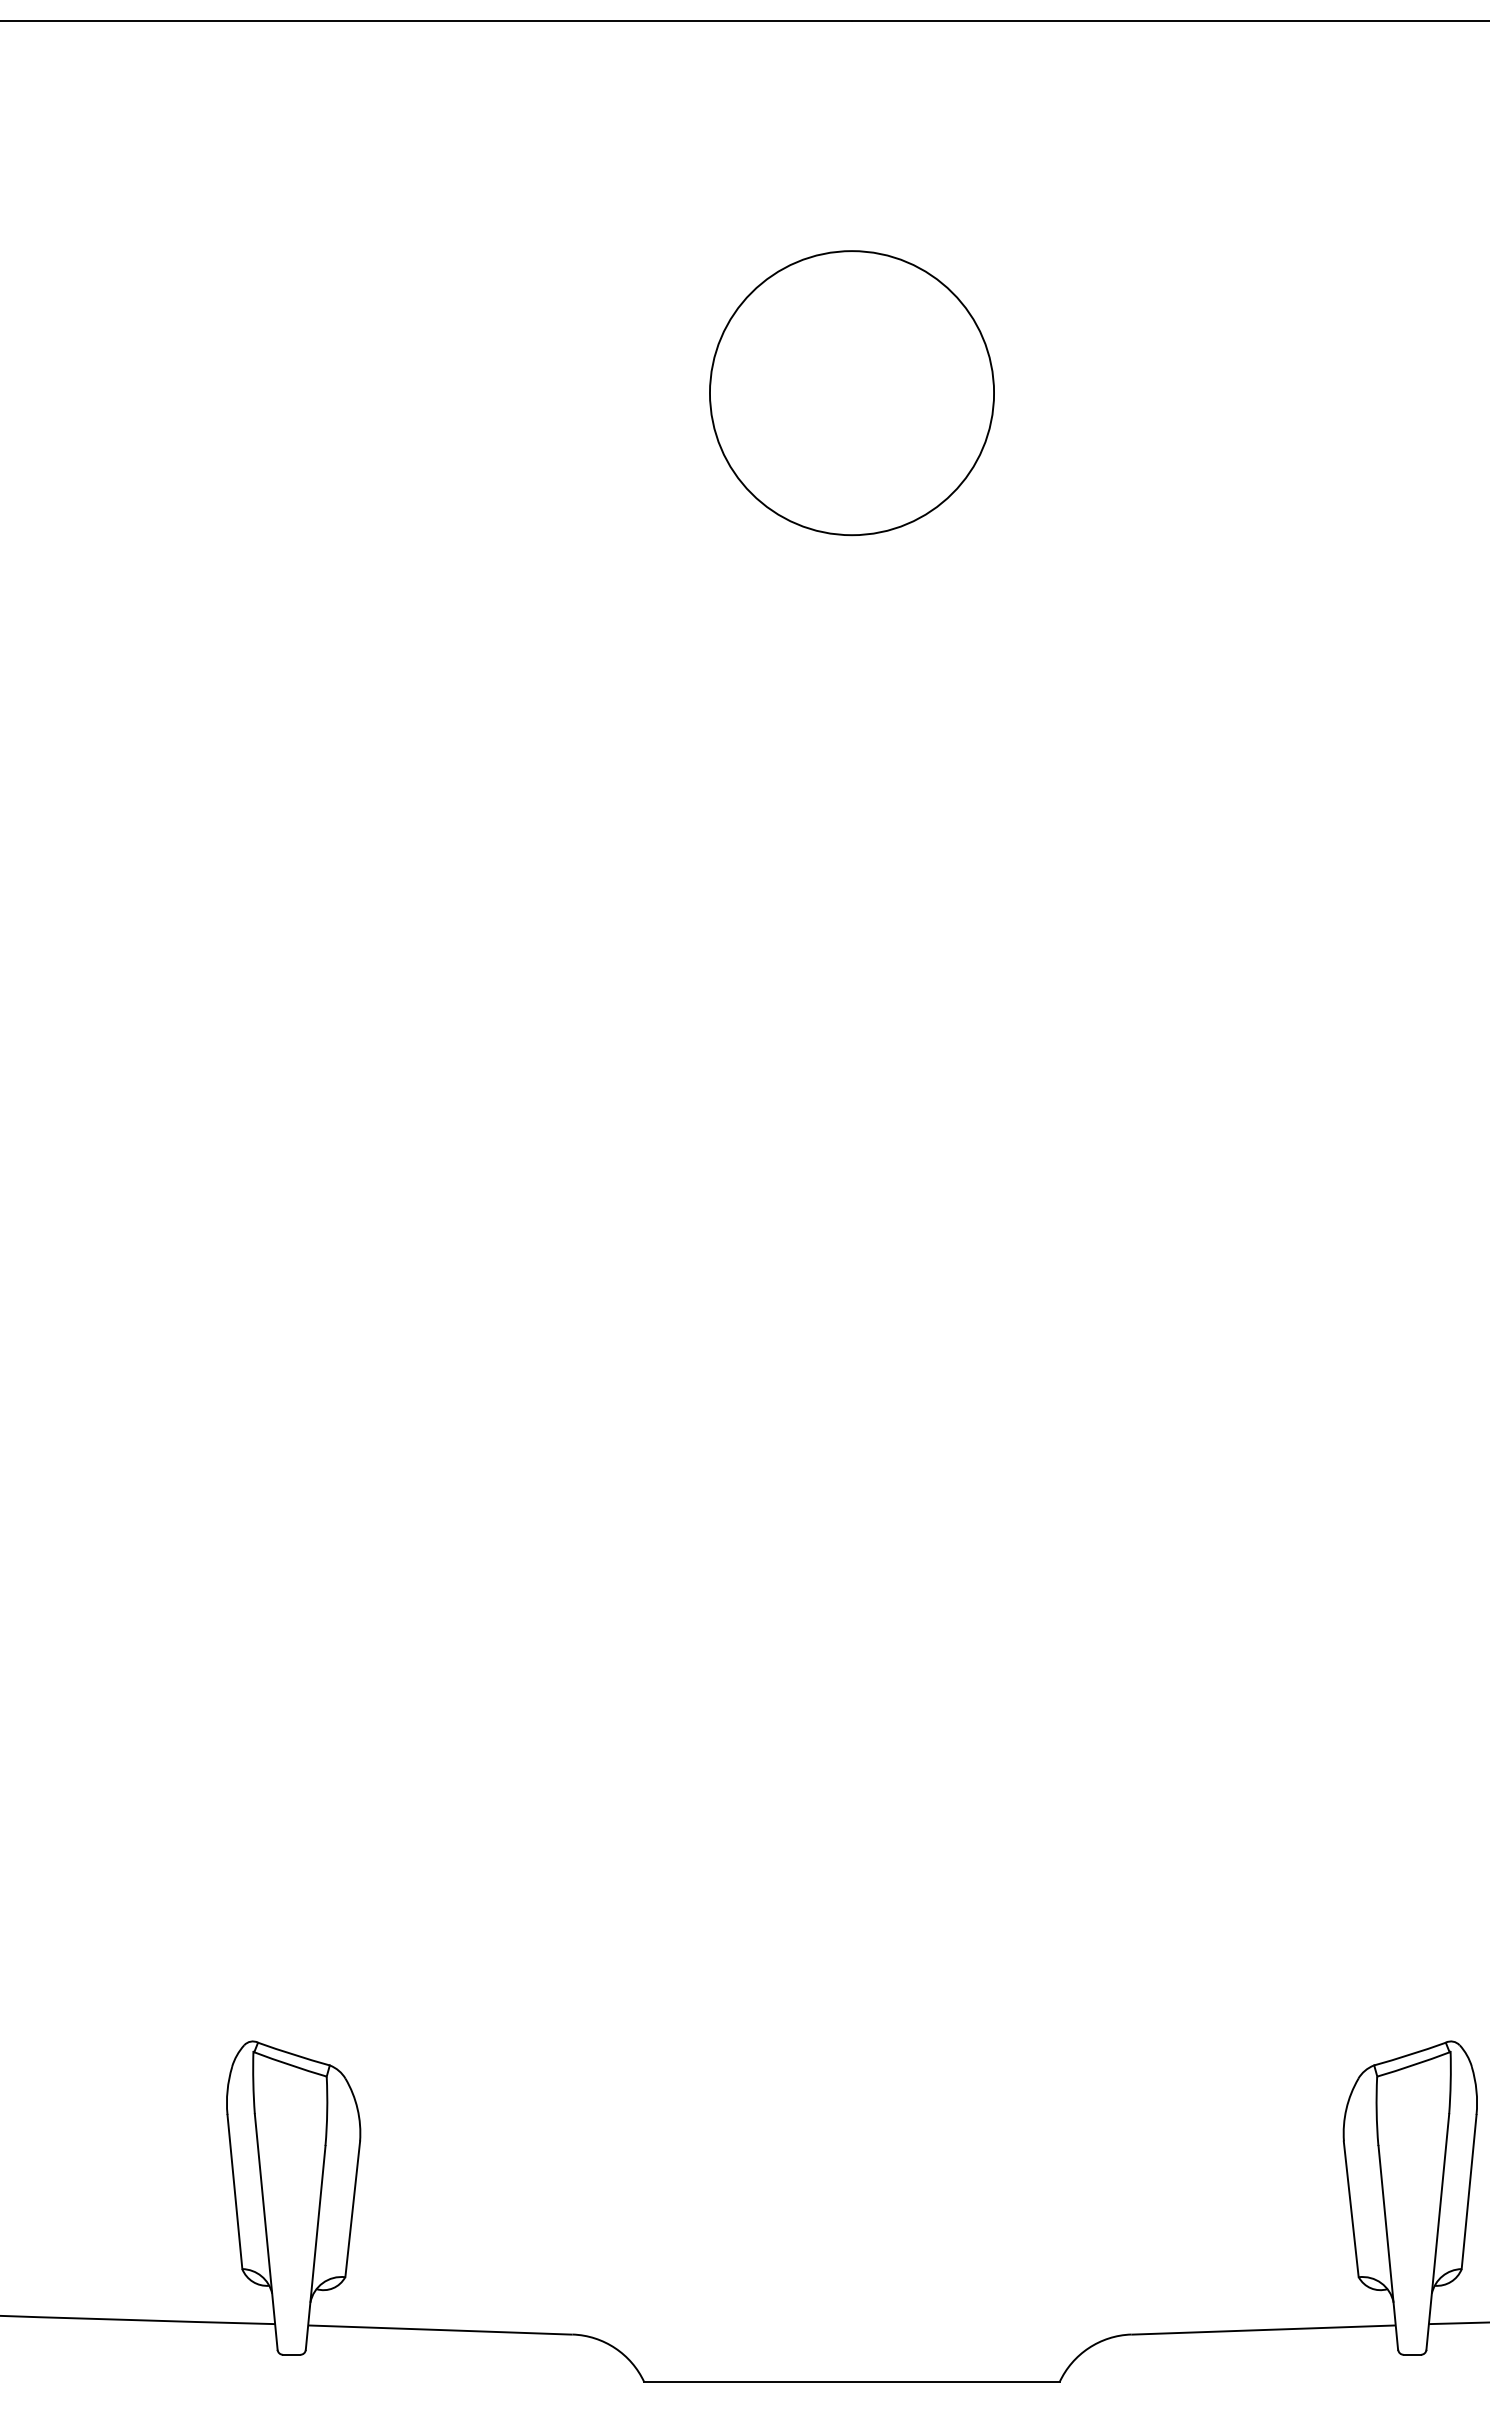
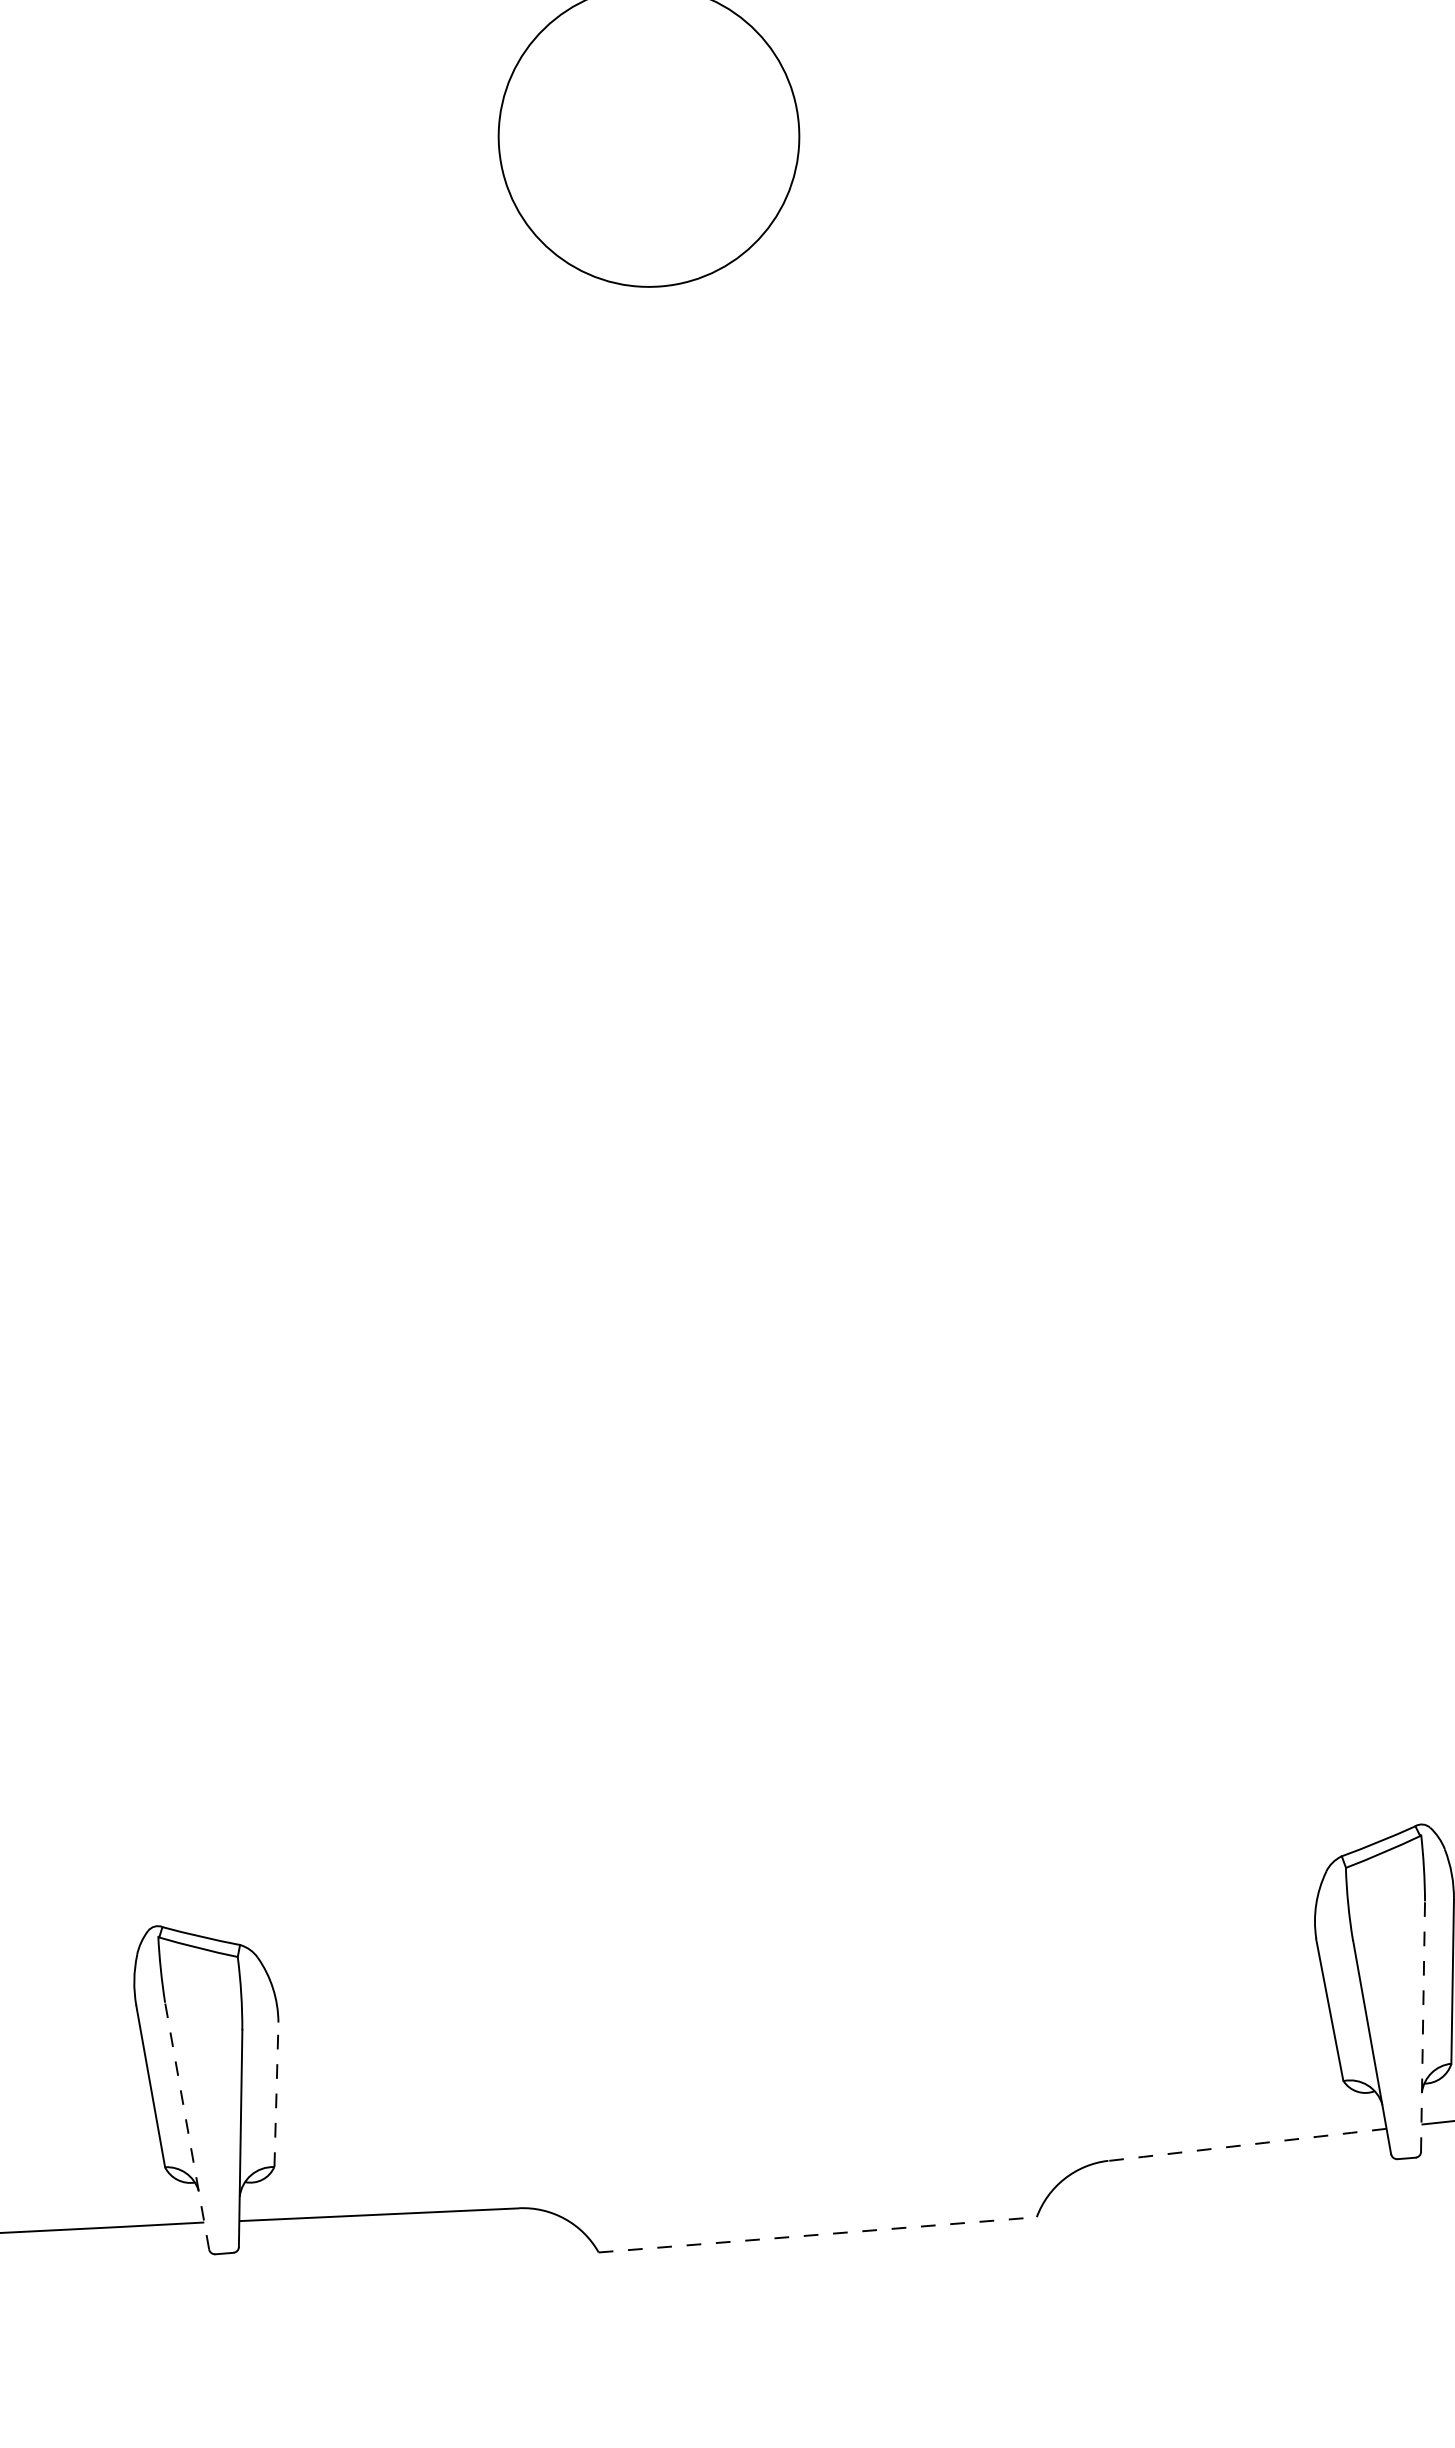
line: (352, 2208) -> (276, 2093), solid -> dashed
line: (266, 2231) -> (187, 2125), solid -> dashed
line: (1437, 2231) -> (1422, 2026), solid -> dashed
arc: (1263, 2330) -> (1247, 2145), solid -> dashed
line: (852, 2382) -> (818, 2235), solid -> dashed

